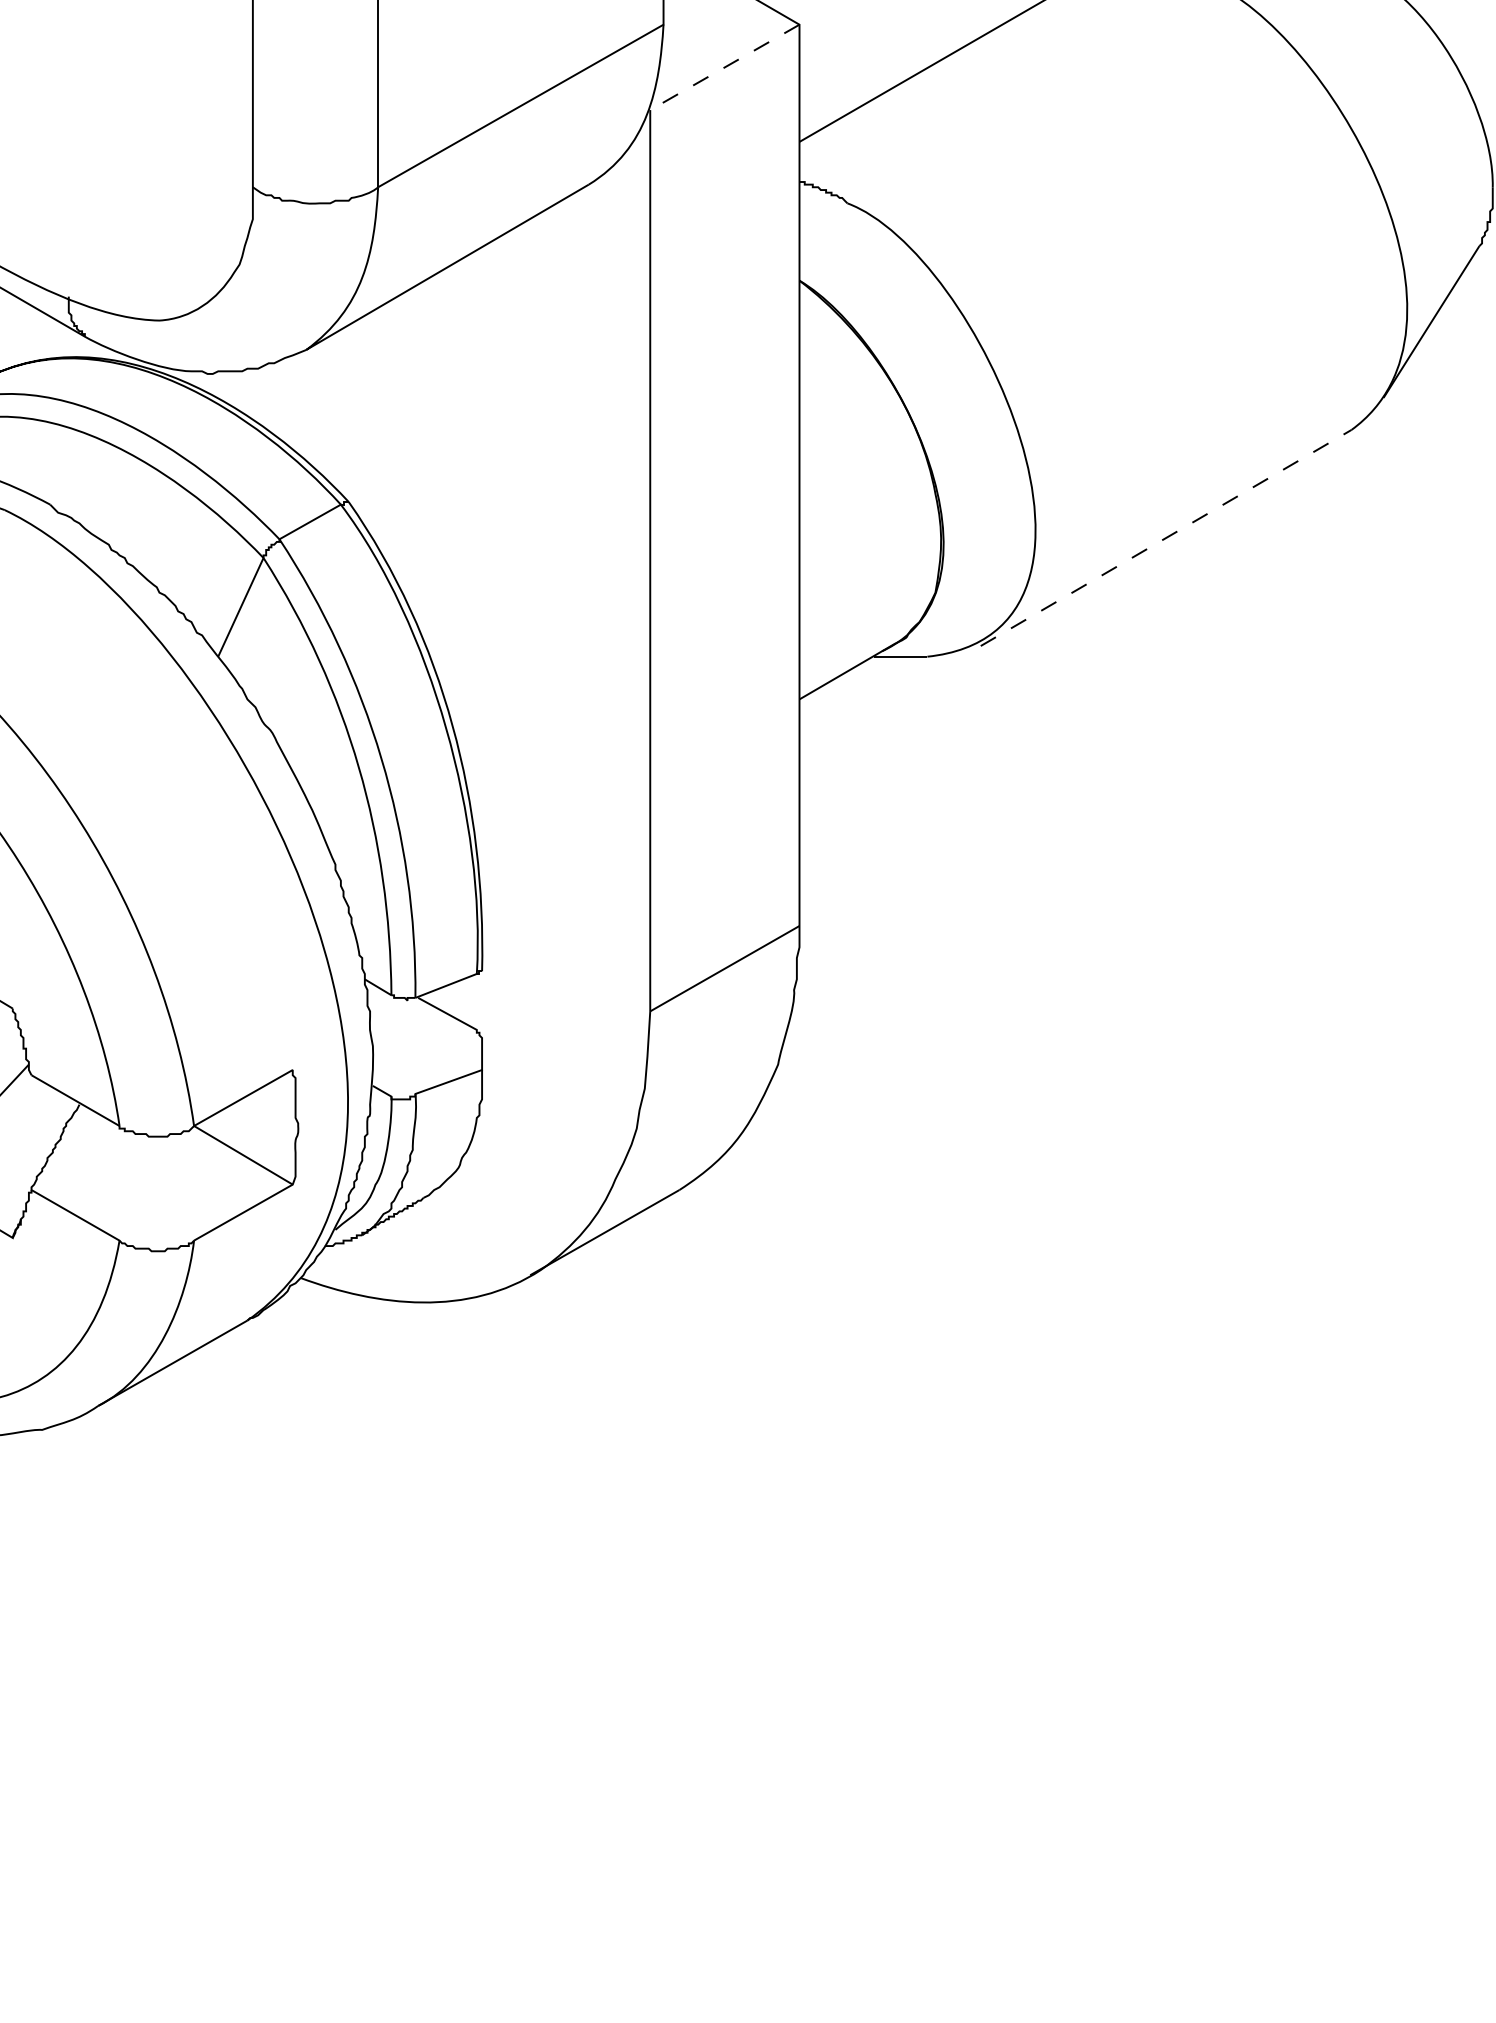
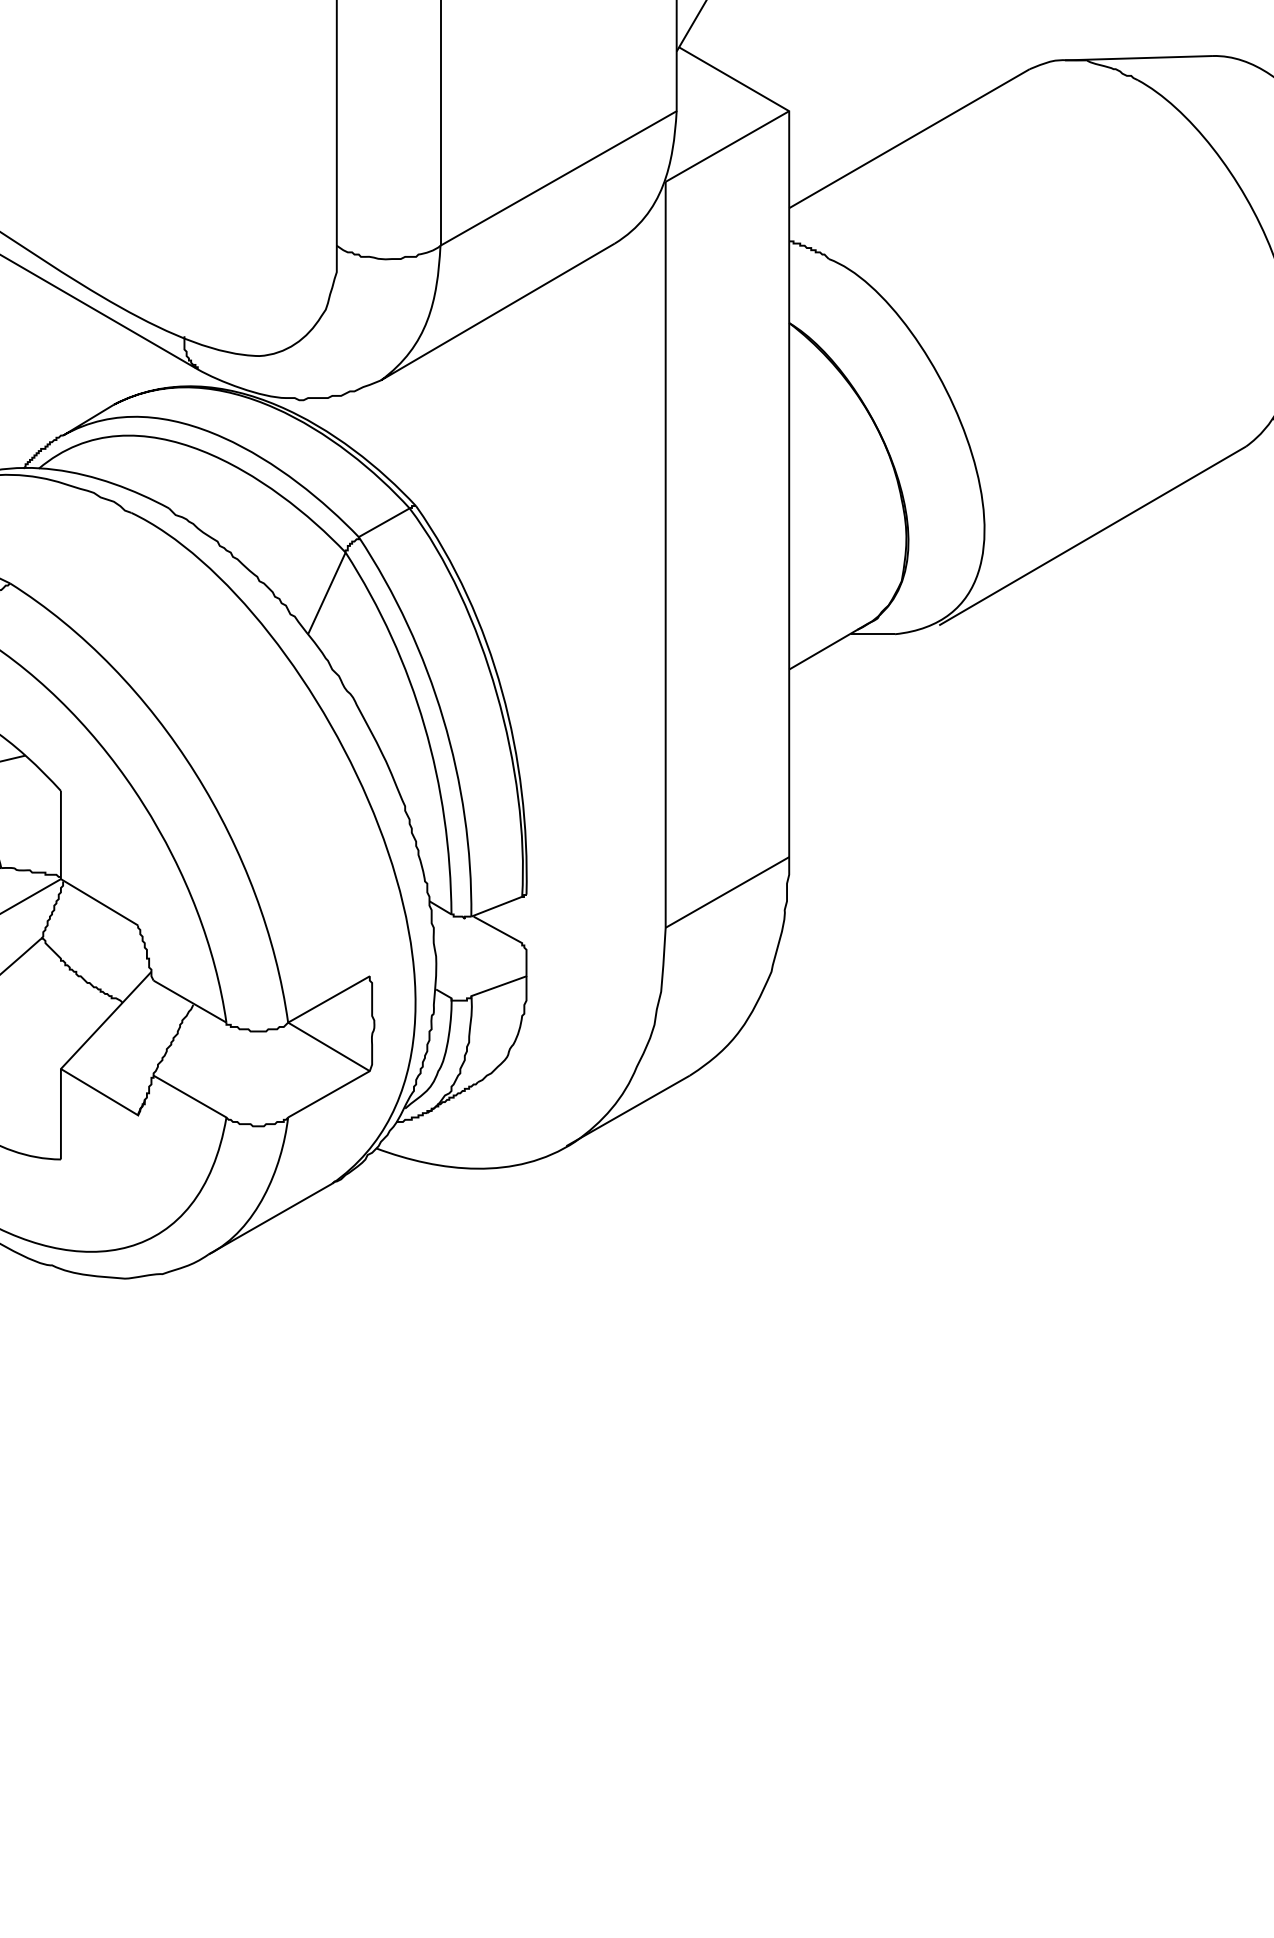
line: (724, 67) -> (727, 146), dashed -> solid
line: (1165, 538) -> (1092, 536), dashed -> solid

